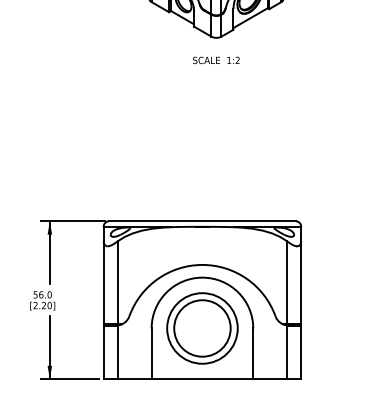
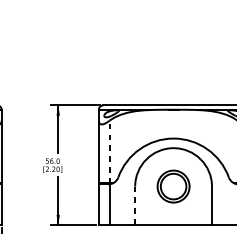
line: (117, 282) -> (109, 151), solid -> dashed
part: (202, 328) -> (173, 186), size x0.6
line: (151, 354) -> (135, 206), solid -> dashed

